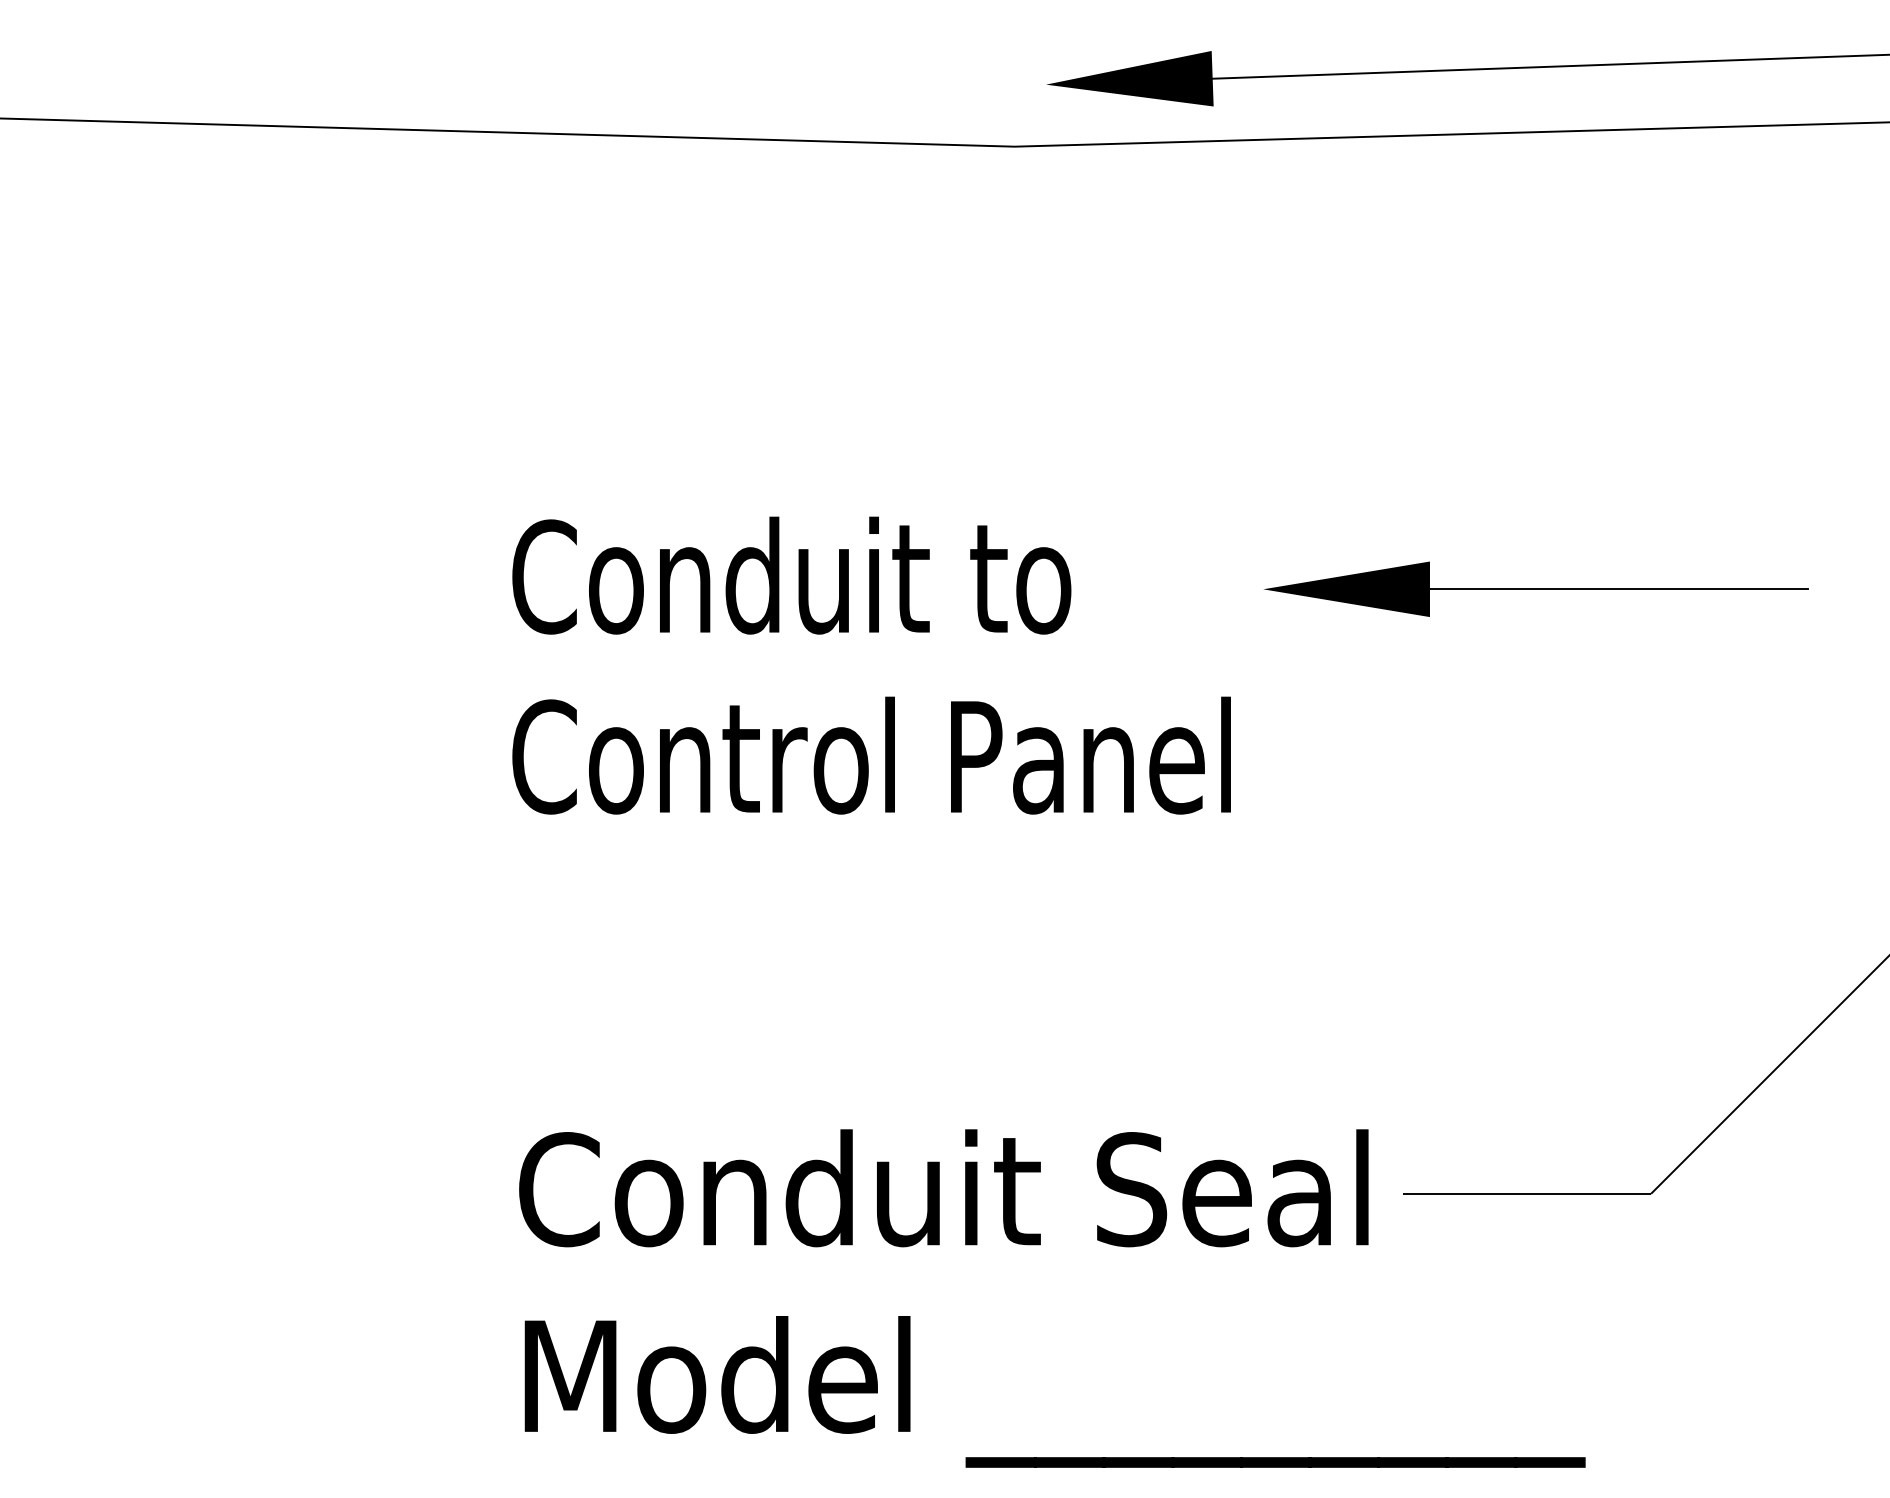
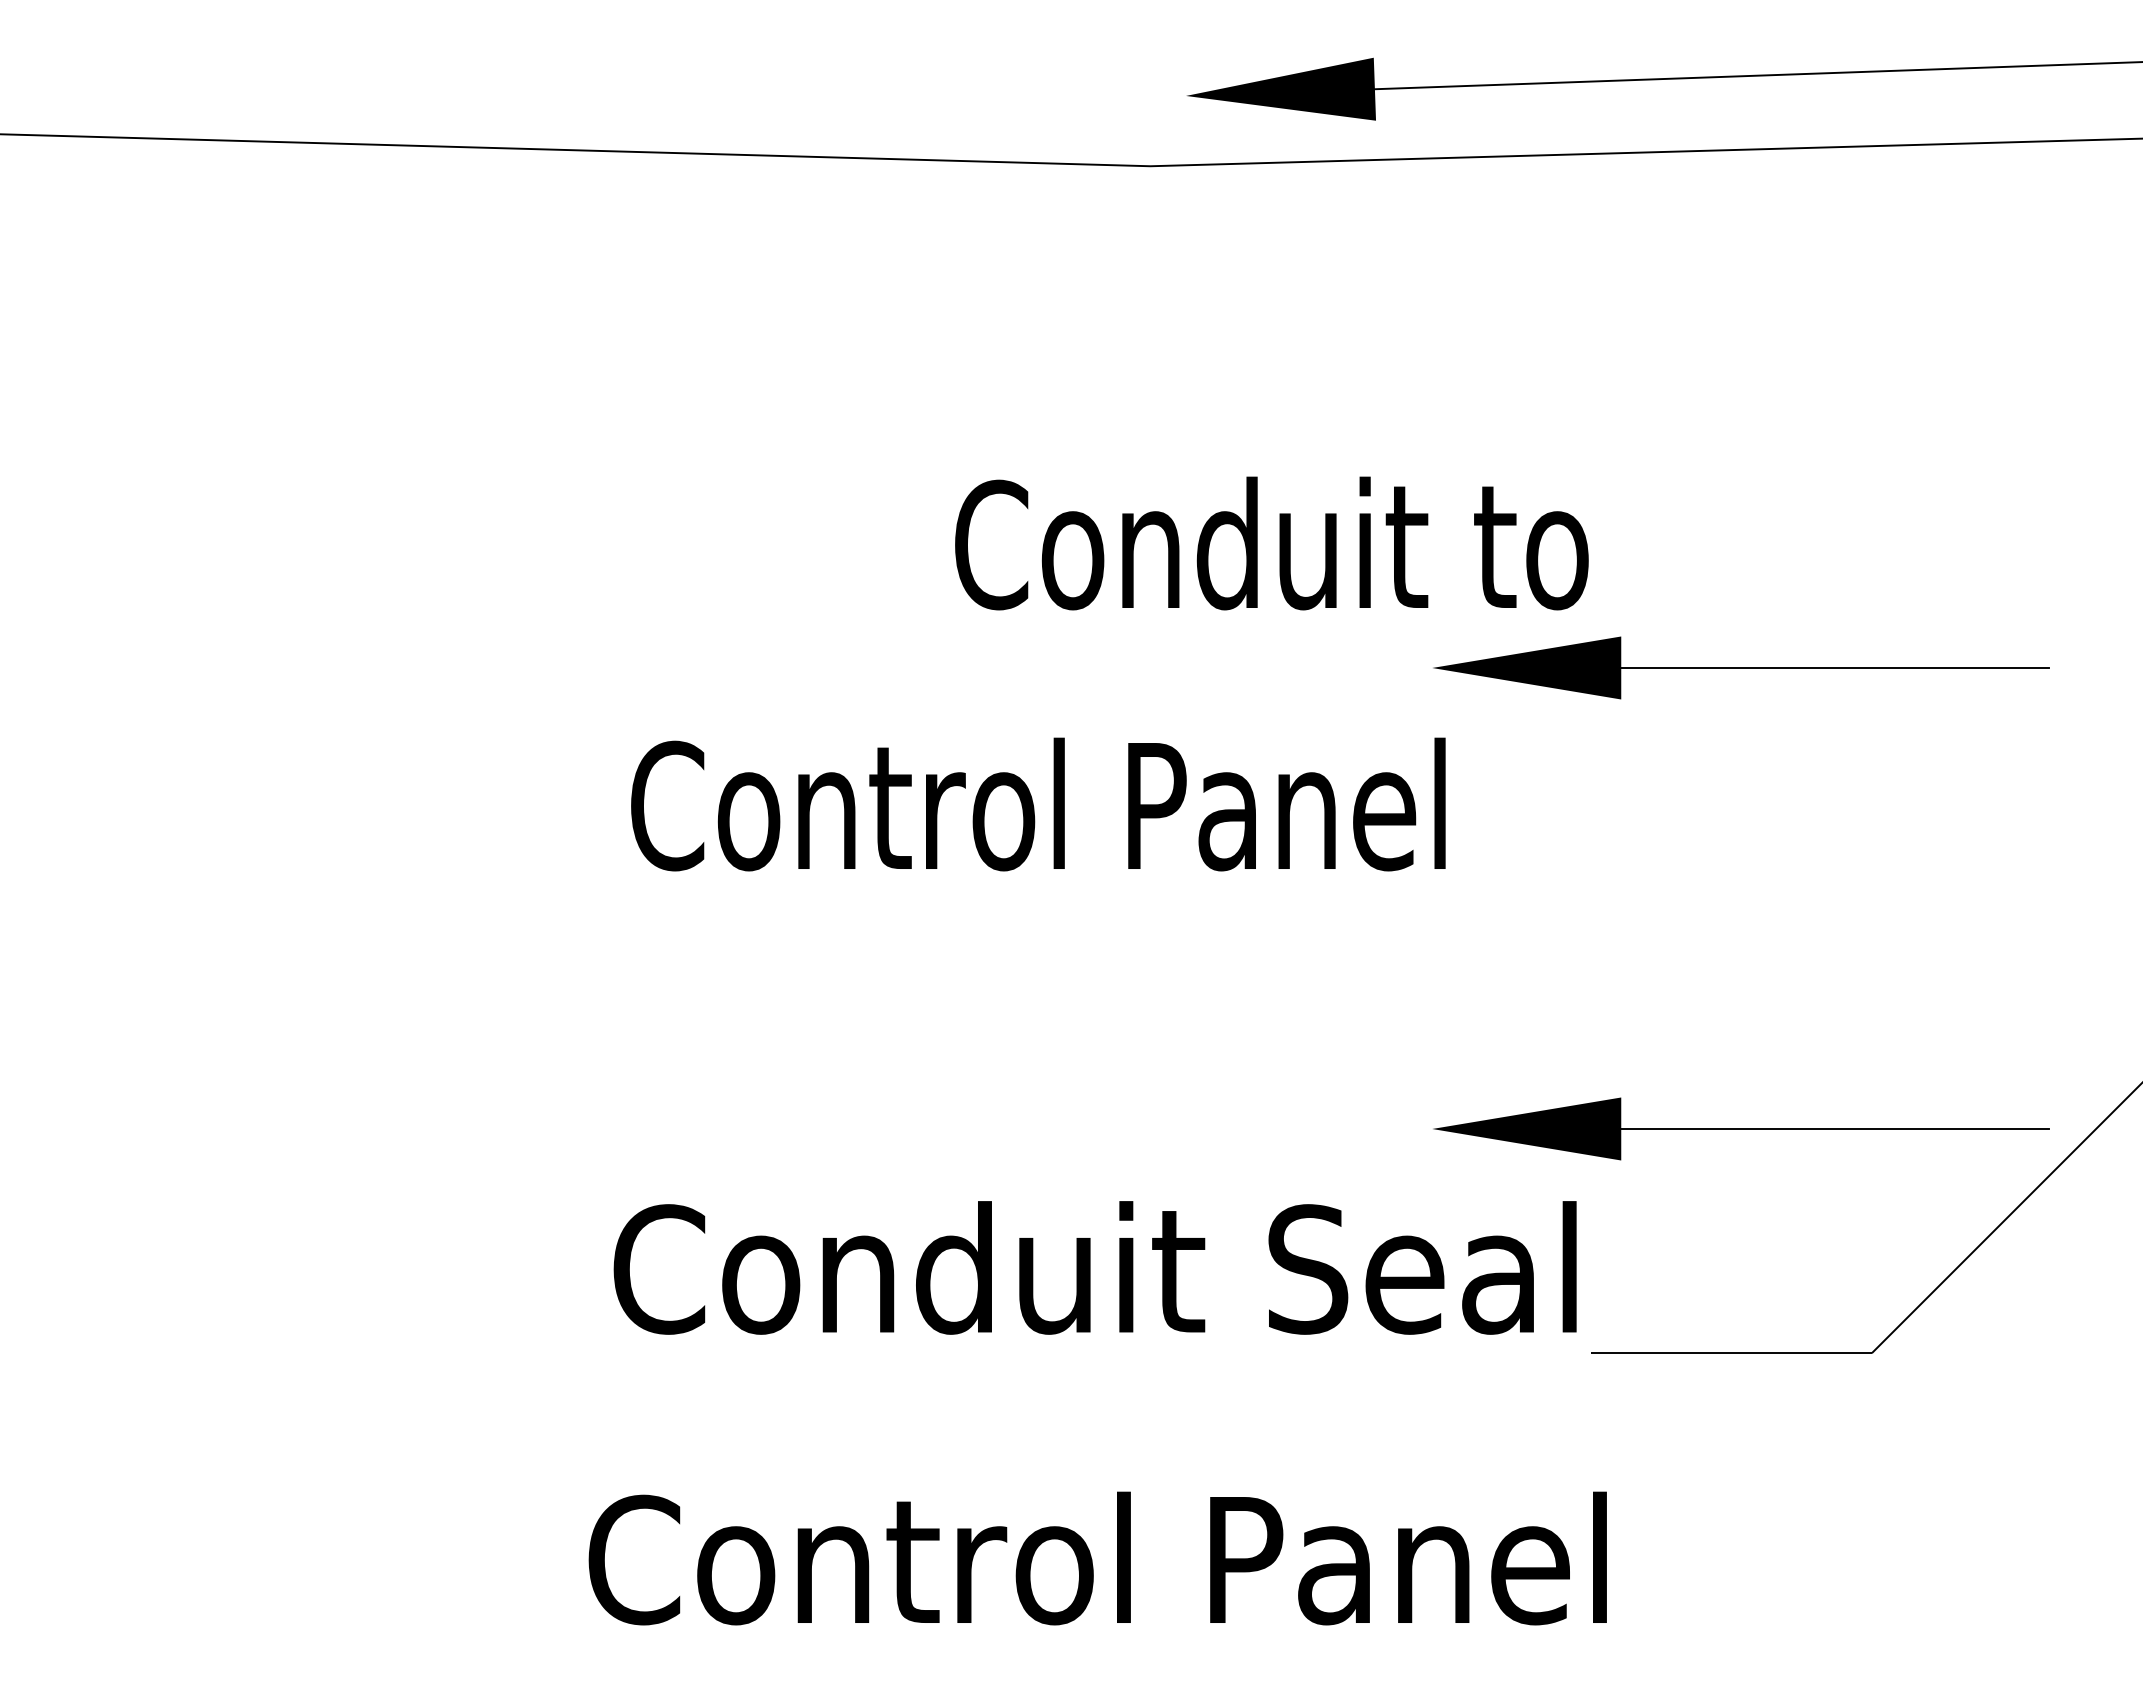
text: (791, 575) -> (1271, 543), moved
text: (871, 755) -> (1038, 804), moved
part: (1536, 995) -> (1741, 1128), added
text: (943, 1187) -> (1094, 1267), moved
text: (1051, 1391) -> (1192, 1577), Model _________ -> Control Panel

